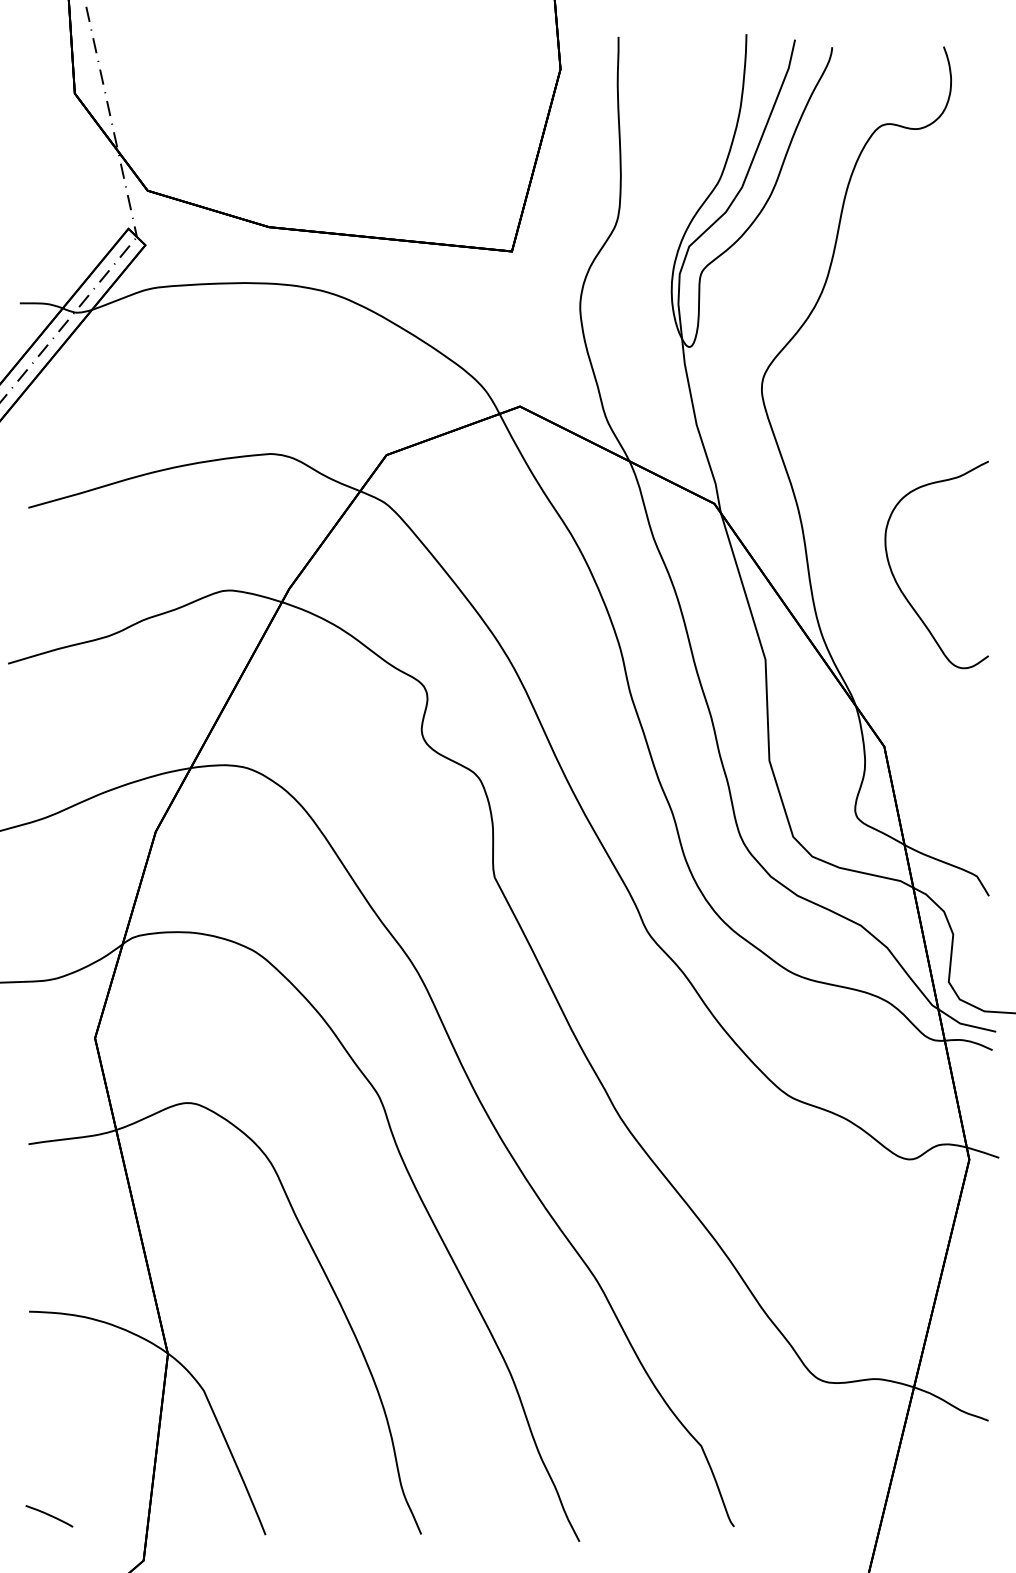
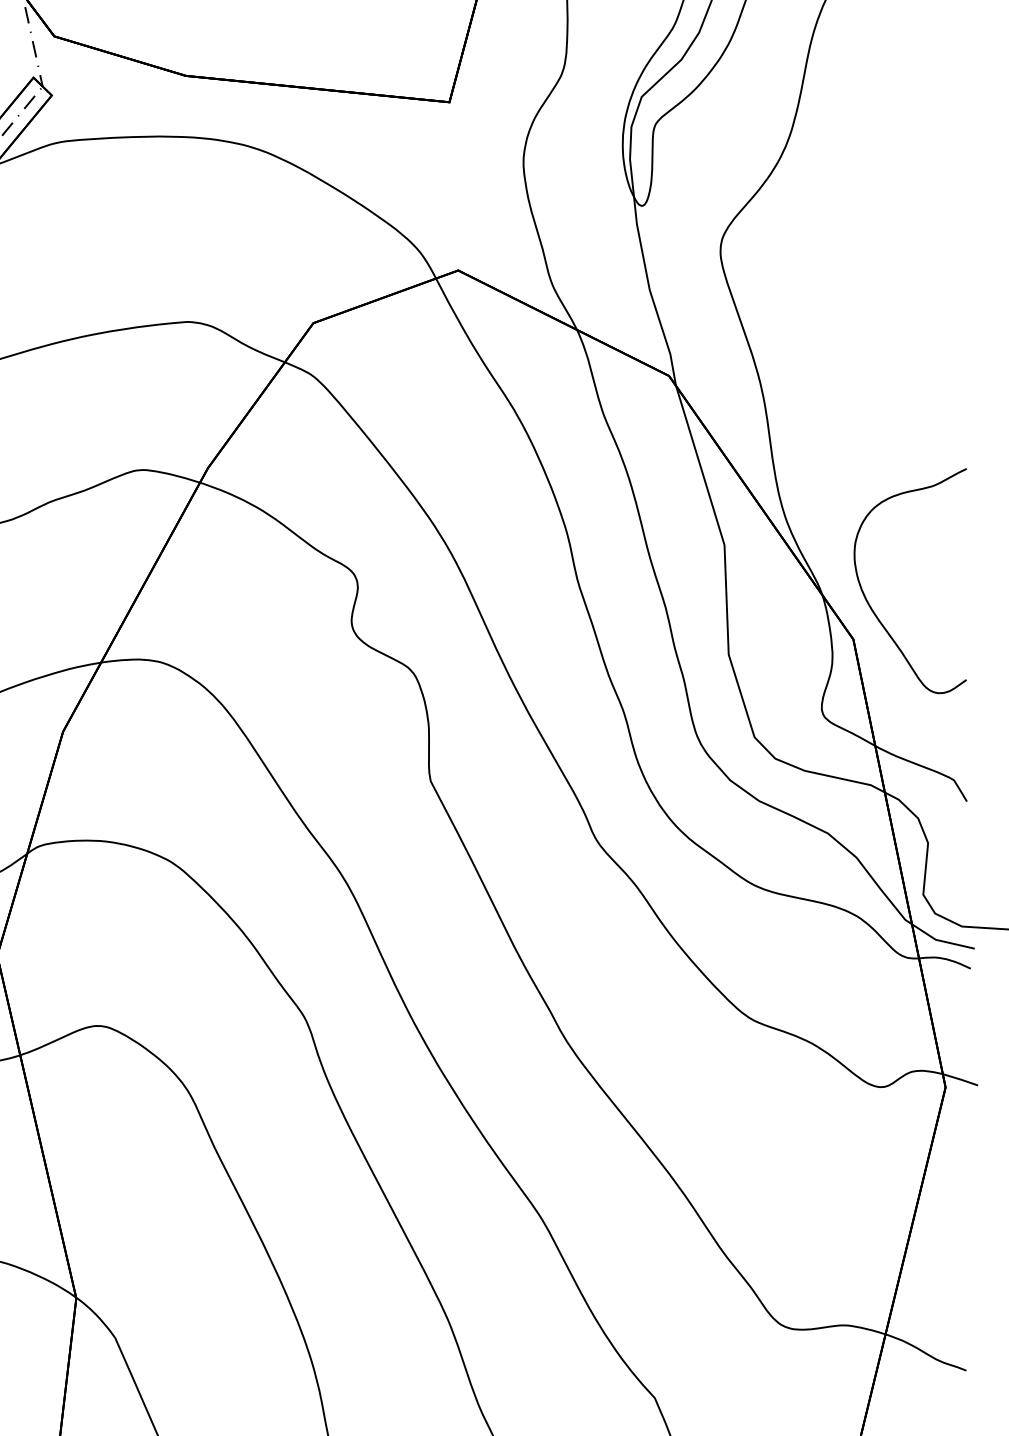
curve: (899, 585) -> (869, 603), moved

